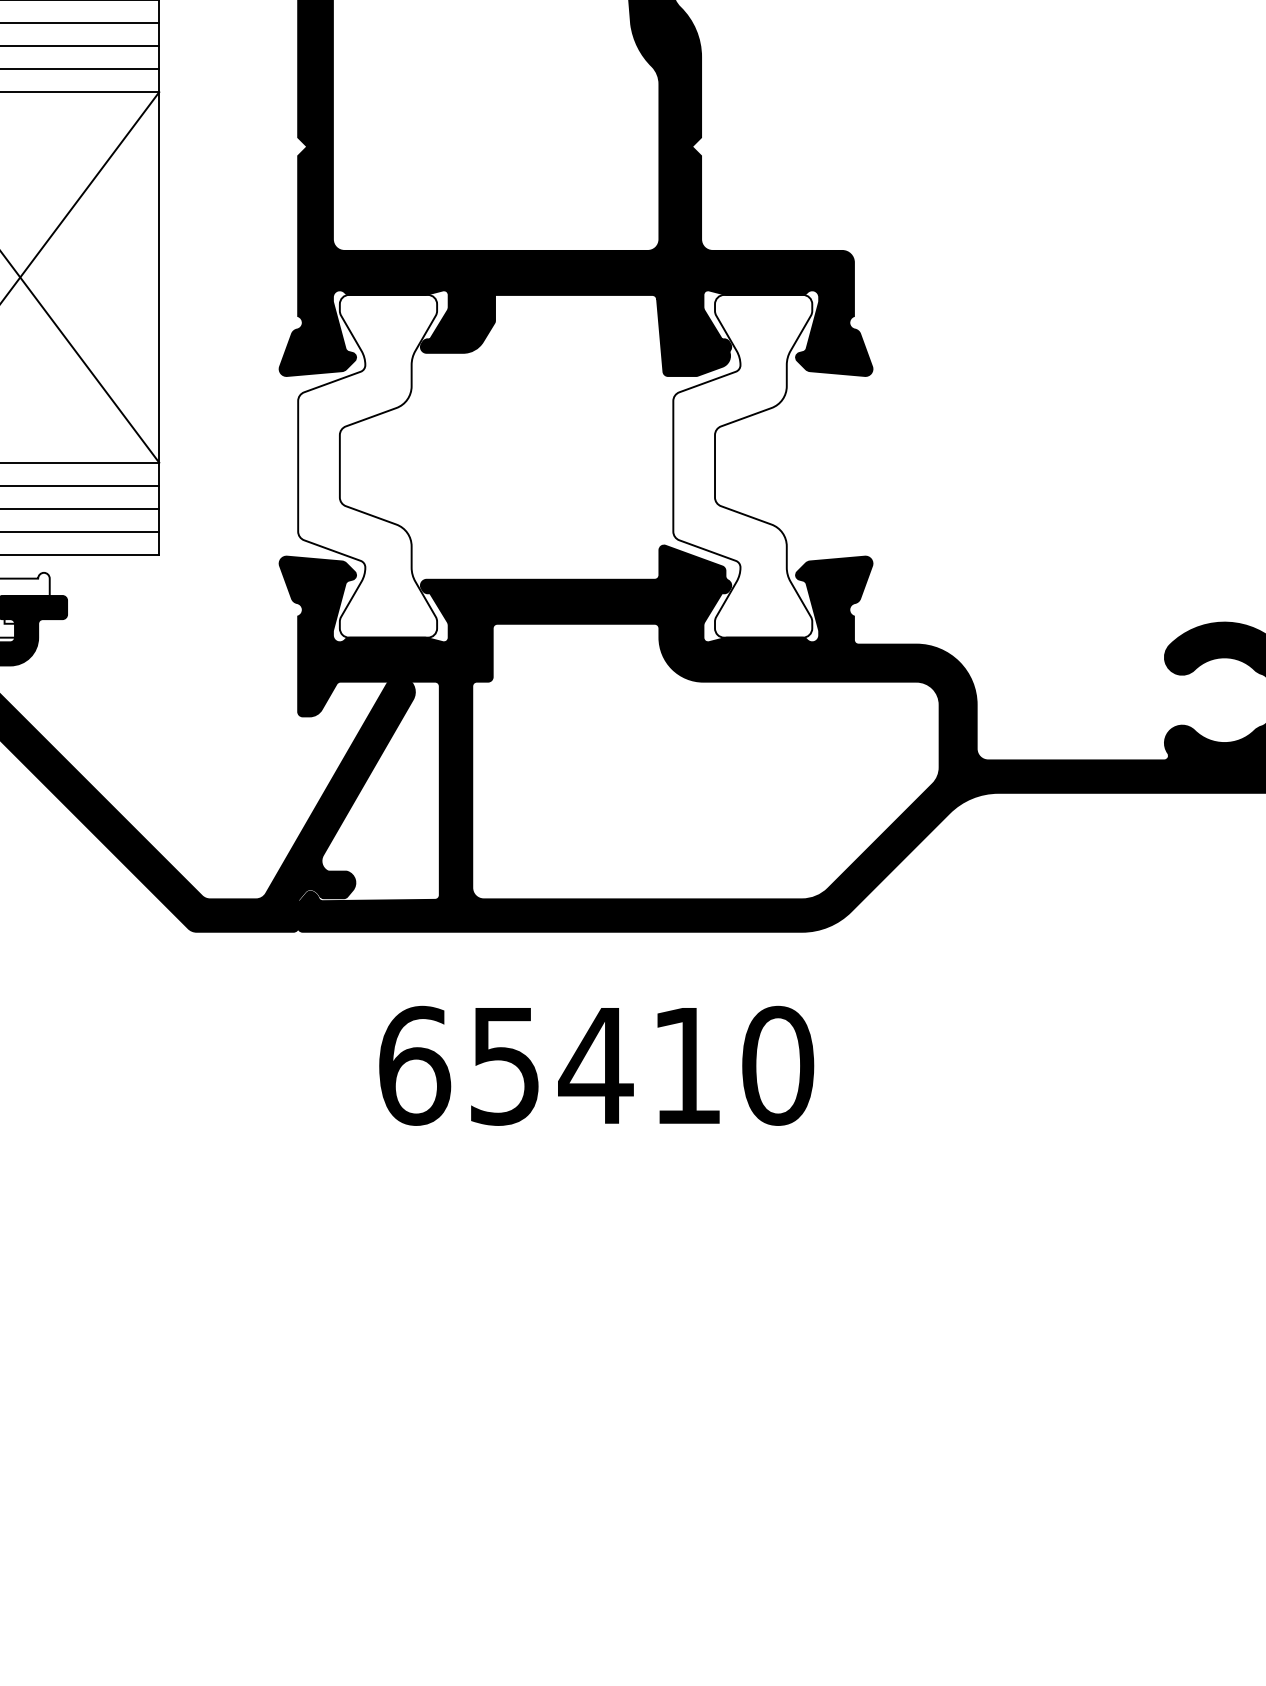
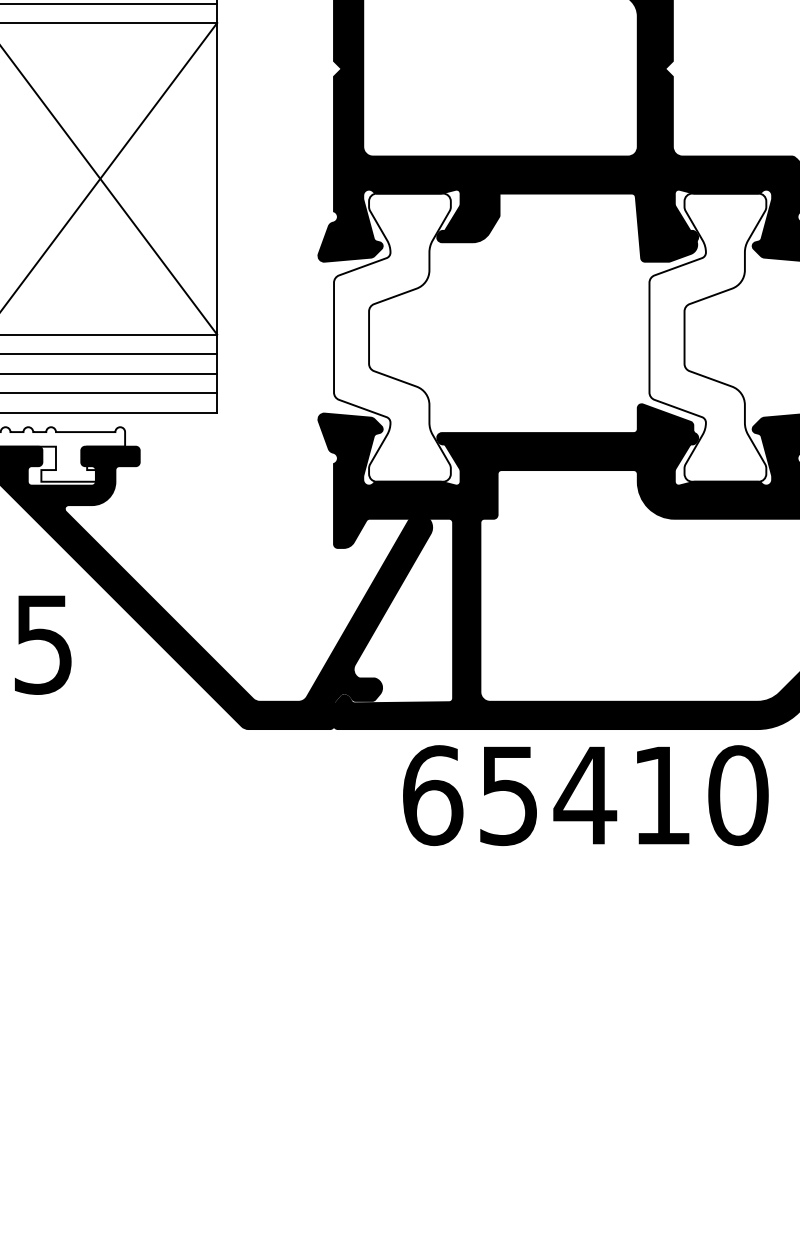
text: (596, 1065) -> (585, 795), moved

